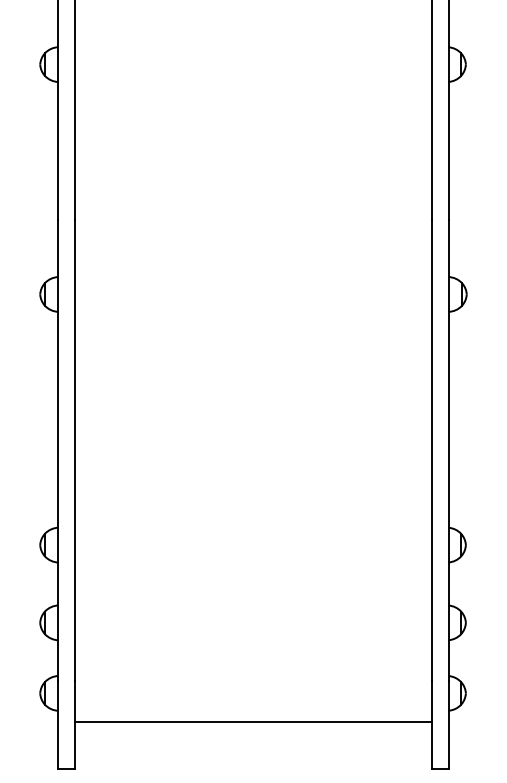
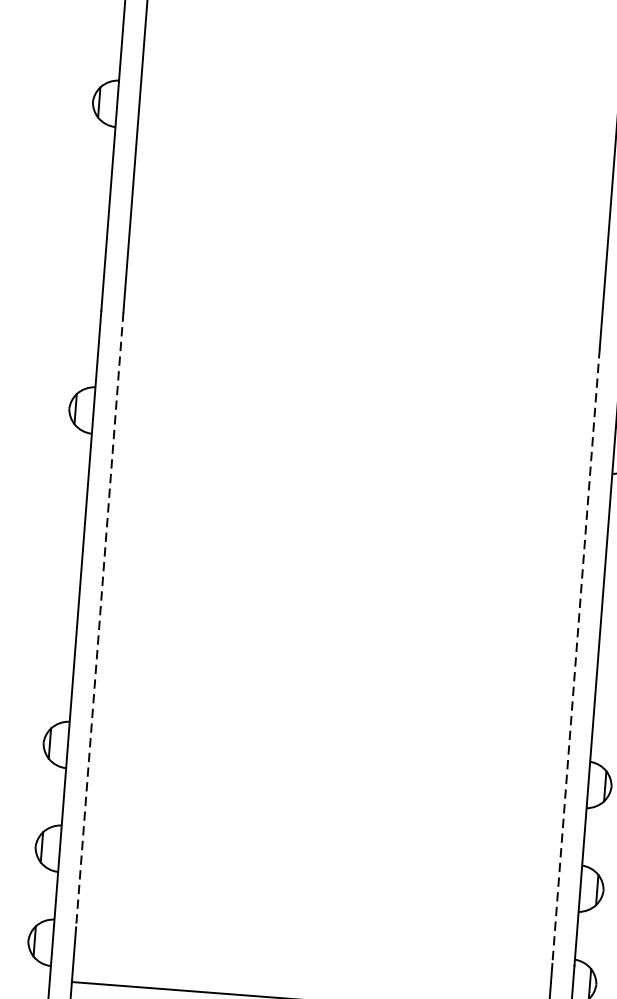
line: (75, 450) -> (100, 620), solid -> dashed
line: (431, 450) -> (575, 657), solid -> dashed

